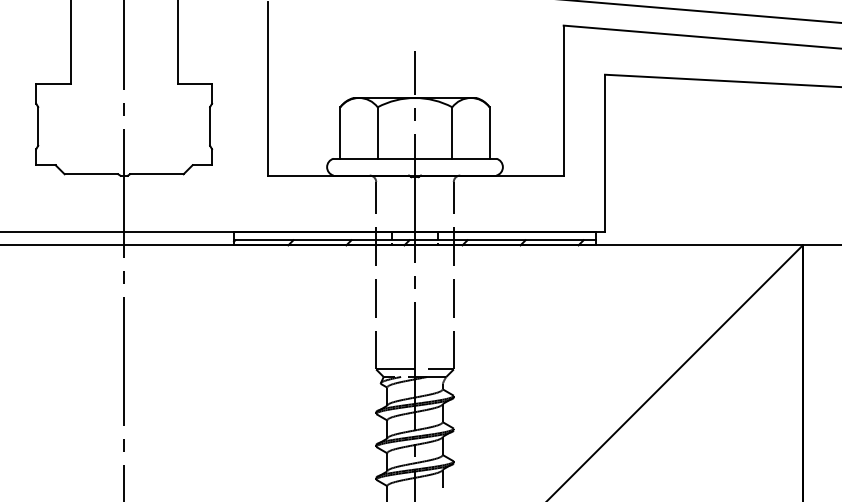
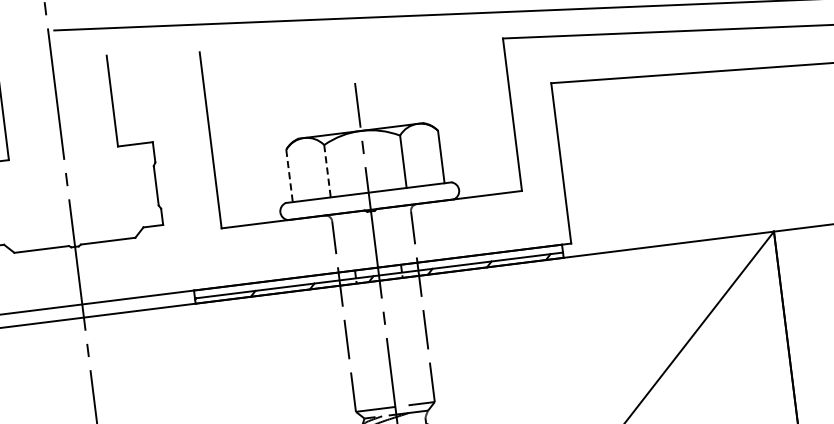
line: (340, 133) -> (289, 176), solid -> dashed
line: (377, 133) -> (327, 171), solid -> dashed

